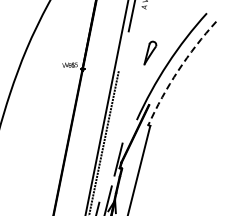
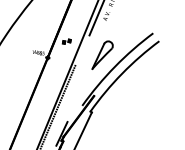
part: (102, 44) -> (67, 41), added
part: (150, 52) -> (103, 55), size x1.67
arc: (178, 70) -> (122, 73), dashed -> solid

